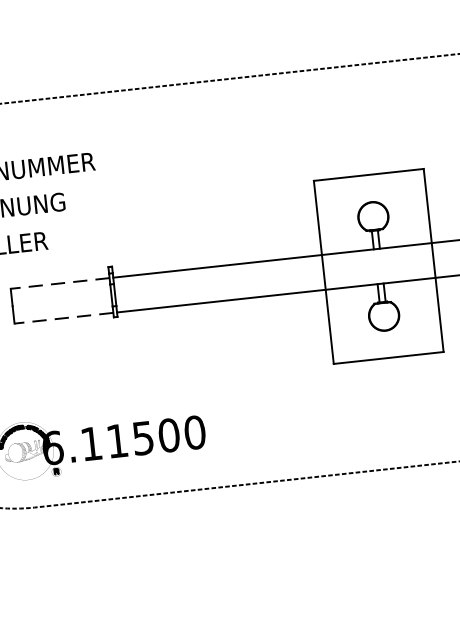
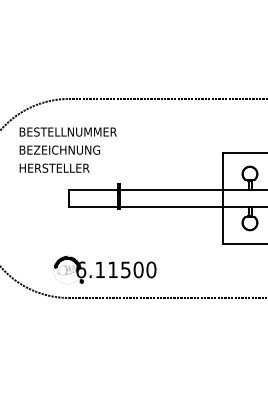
line: (58, 282) -> (92, 189), dashed -> solid
line: (62, 319) -> (92, 207), dashed -> solid

